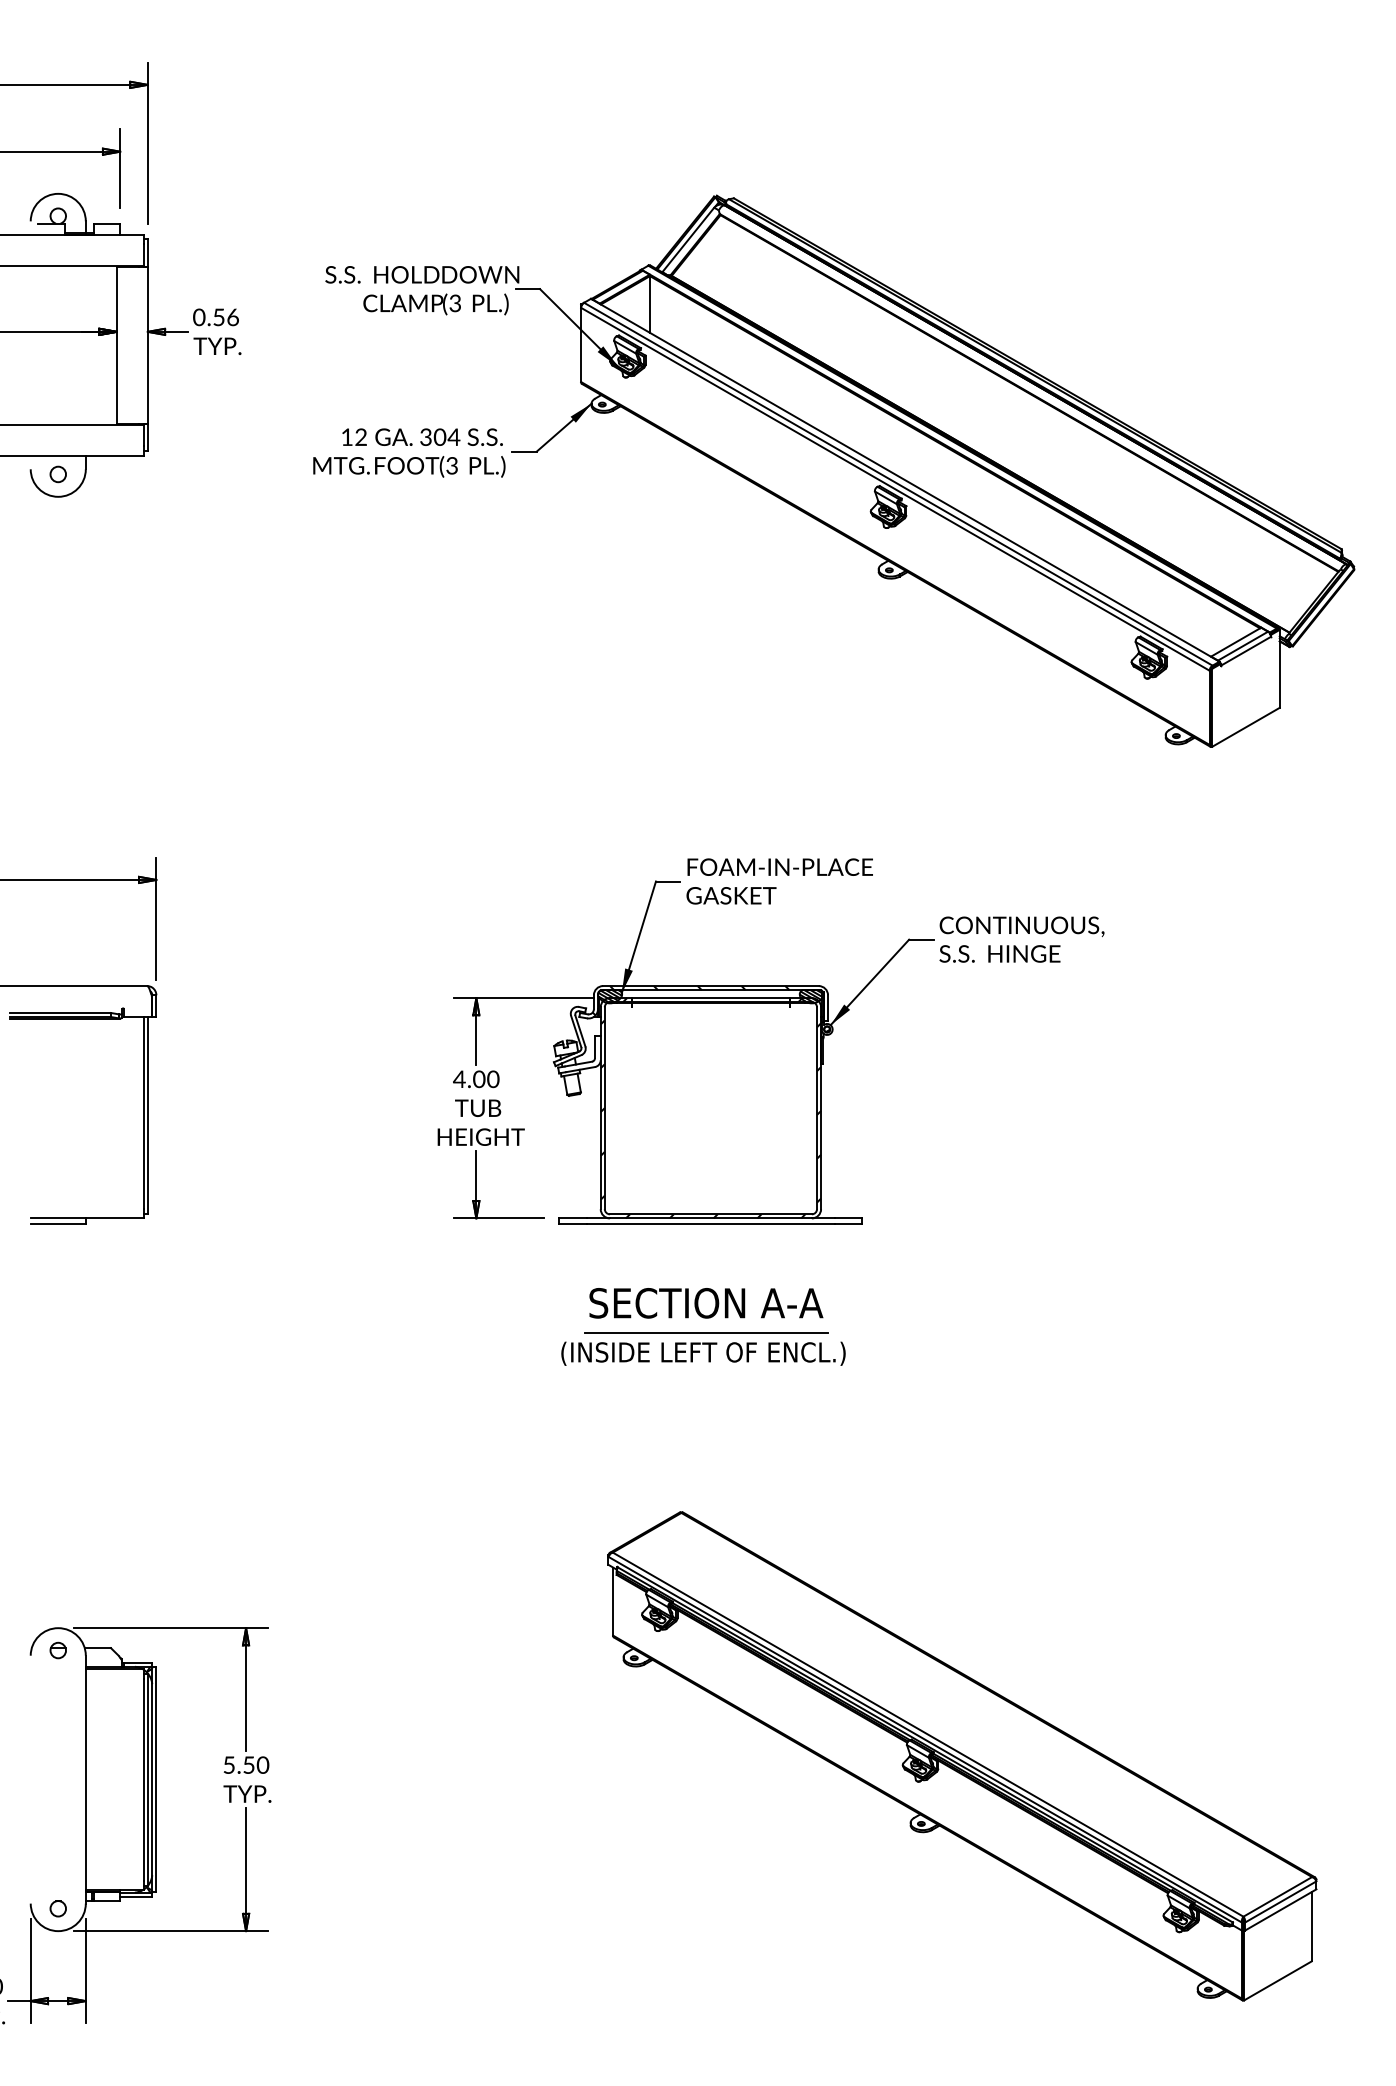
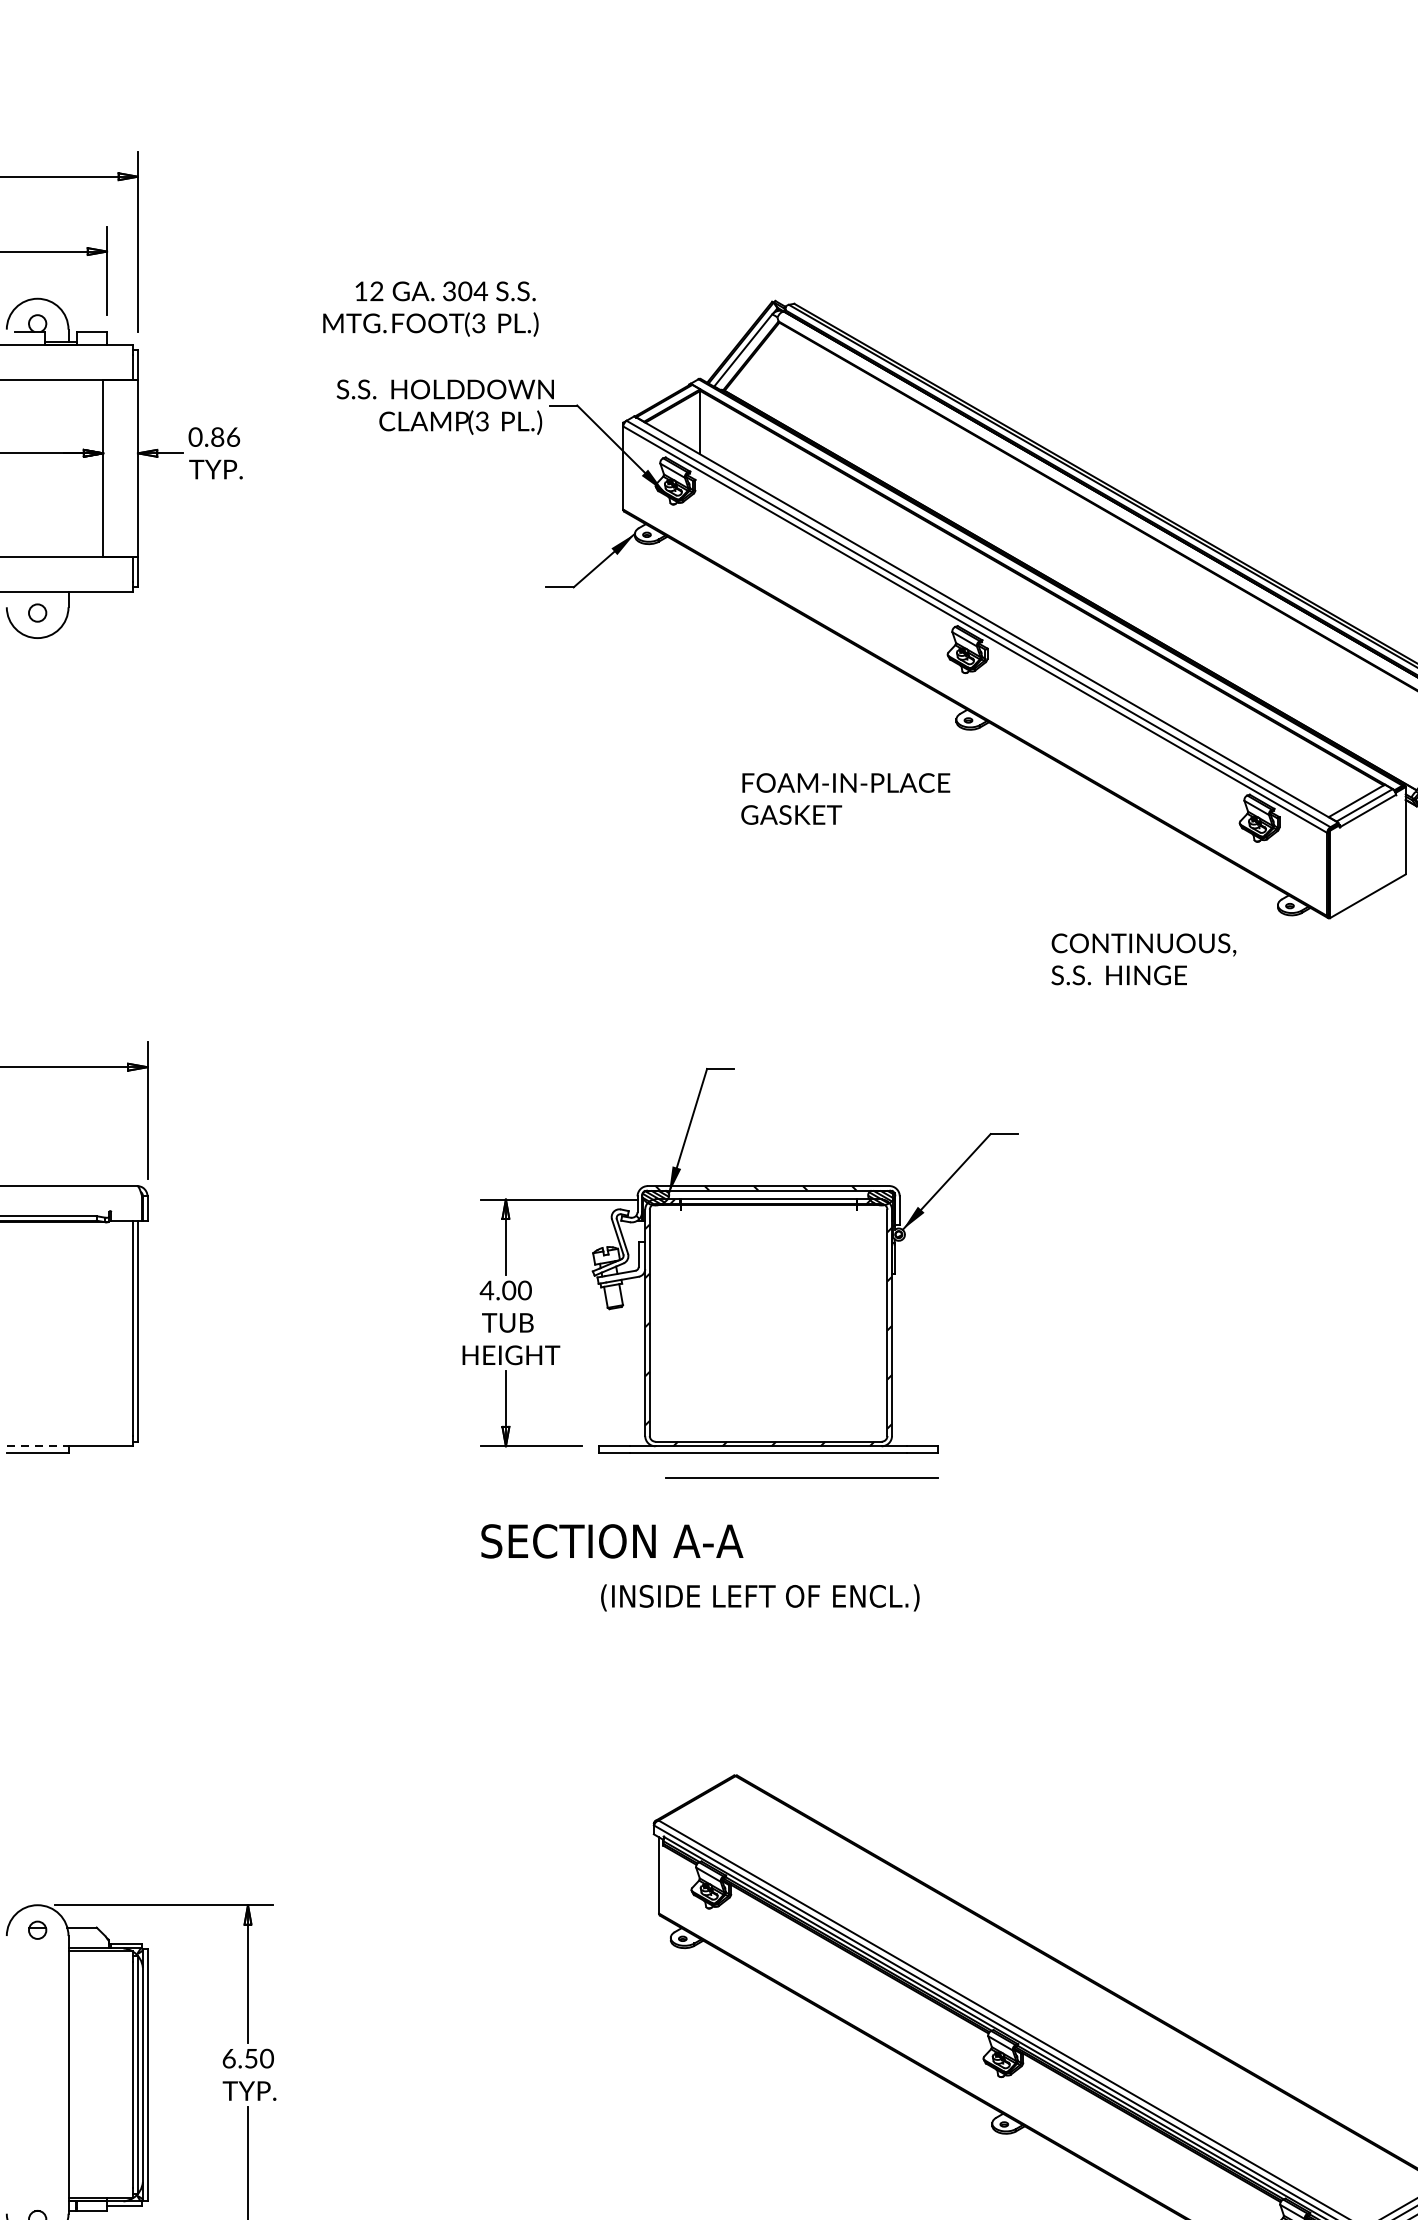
text: (218, 317) -> (217, 437), 0.56 -> 0.86
text: (409, 452) -> (431, 308), moved
text: (779, 881) -> (845, 799), moved
text: (1021, 939) -> (1143, 959), moved
line: (58, 1218) -> (37, 1446), solid -> dashed
text: (706, 1303) -> (612, 1541), moved
line: (706, 1332) -> (801, 1477), moved
text: (229, 1764) -> (229, 2057), 5.50 -> 6.50

